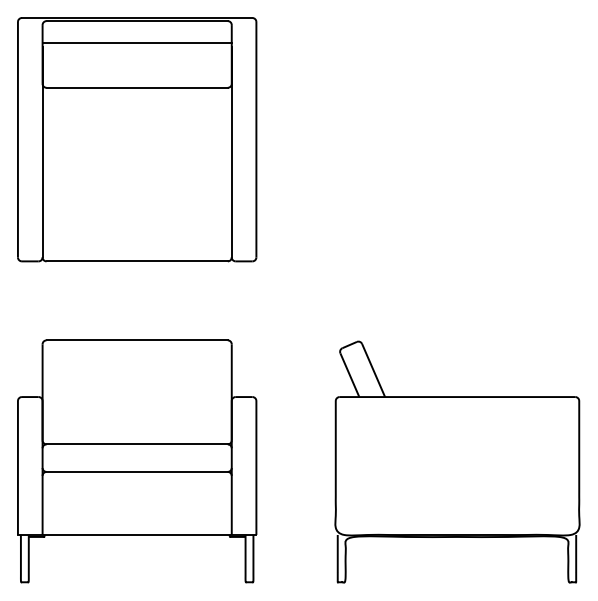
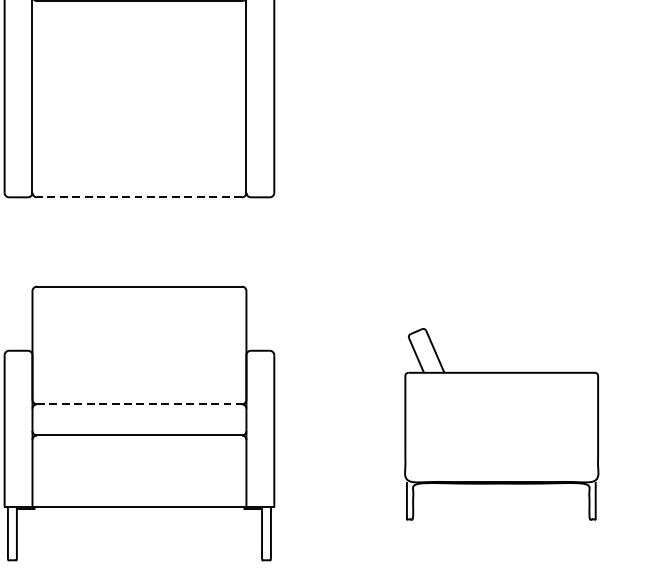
line: (137, 261) -> (139, 197), solid -> dashed
line: (137, 444) -> (139, 404), solid -> dashed
part: (457, 461) -> (501, 423), size x0.7

